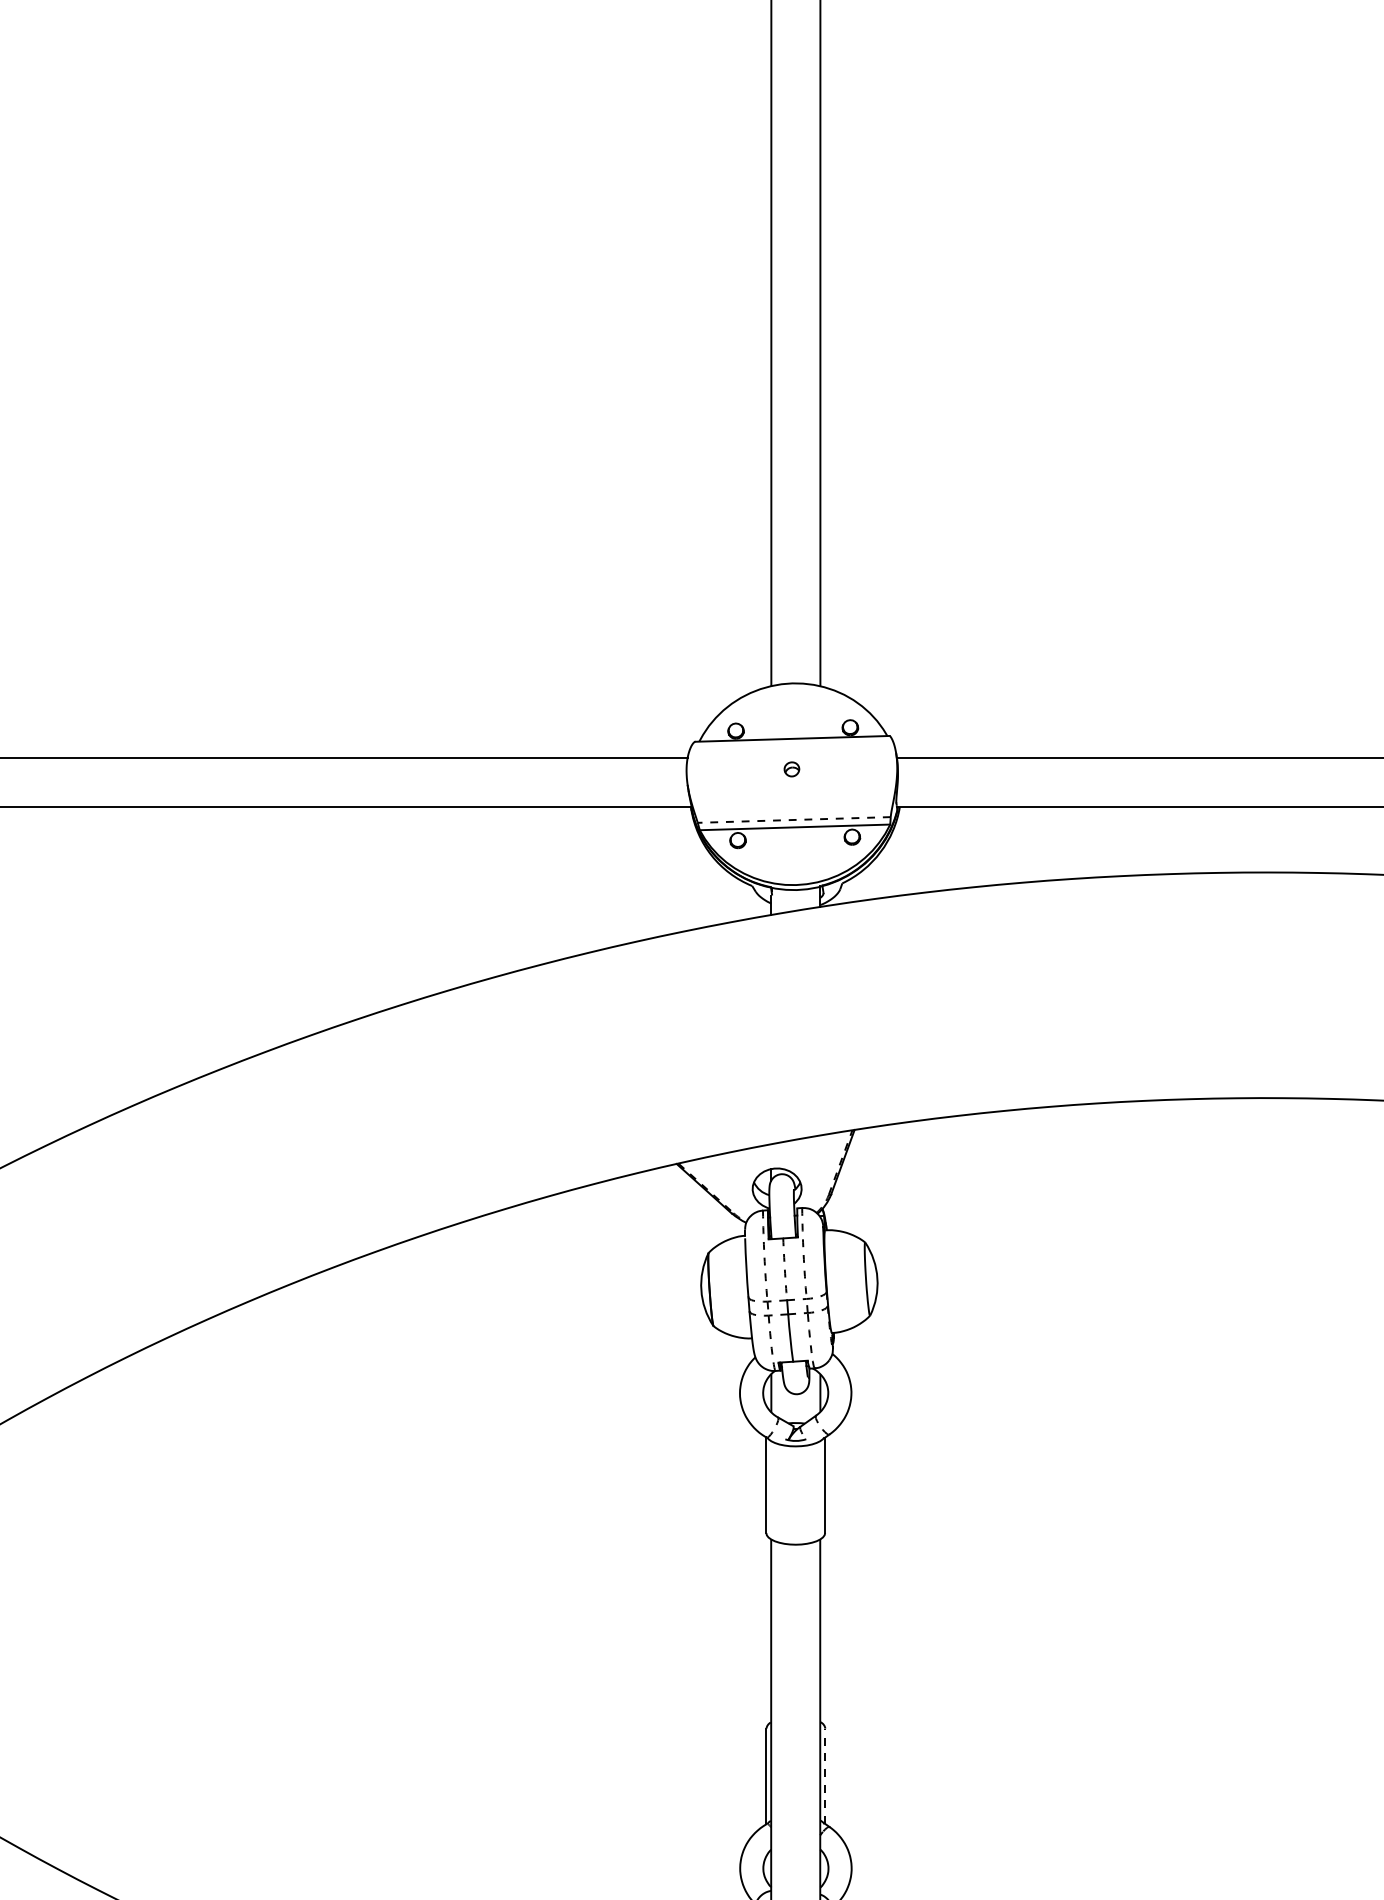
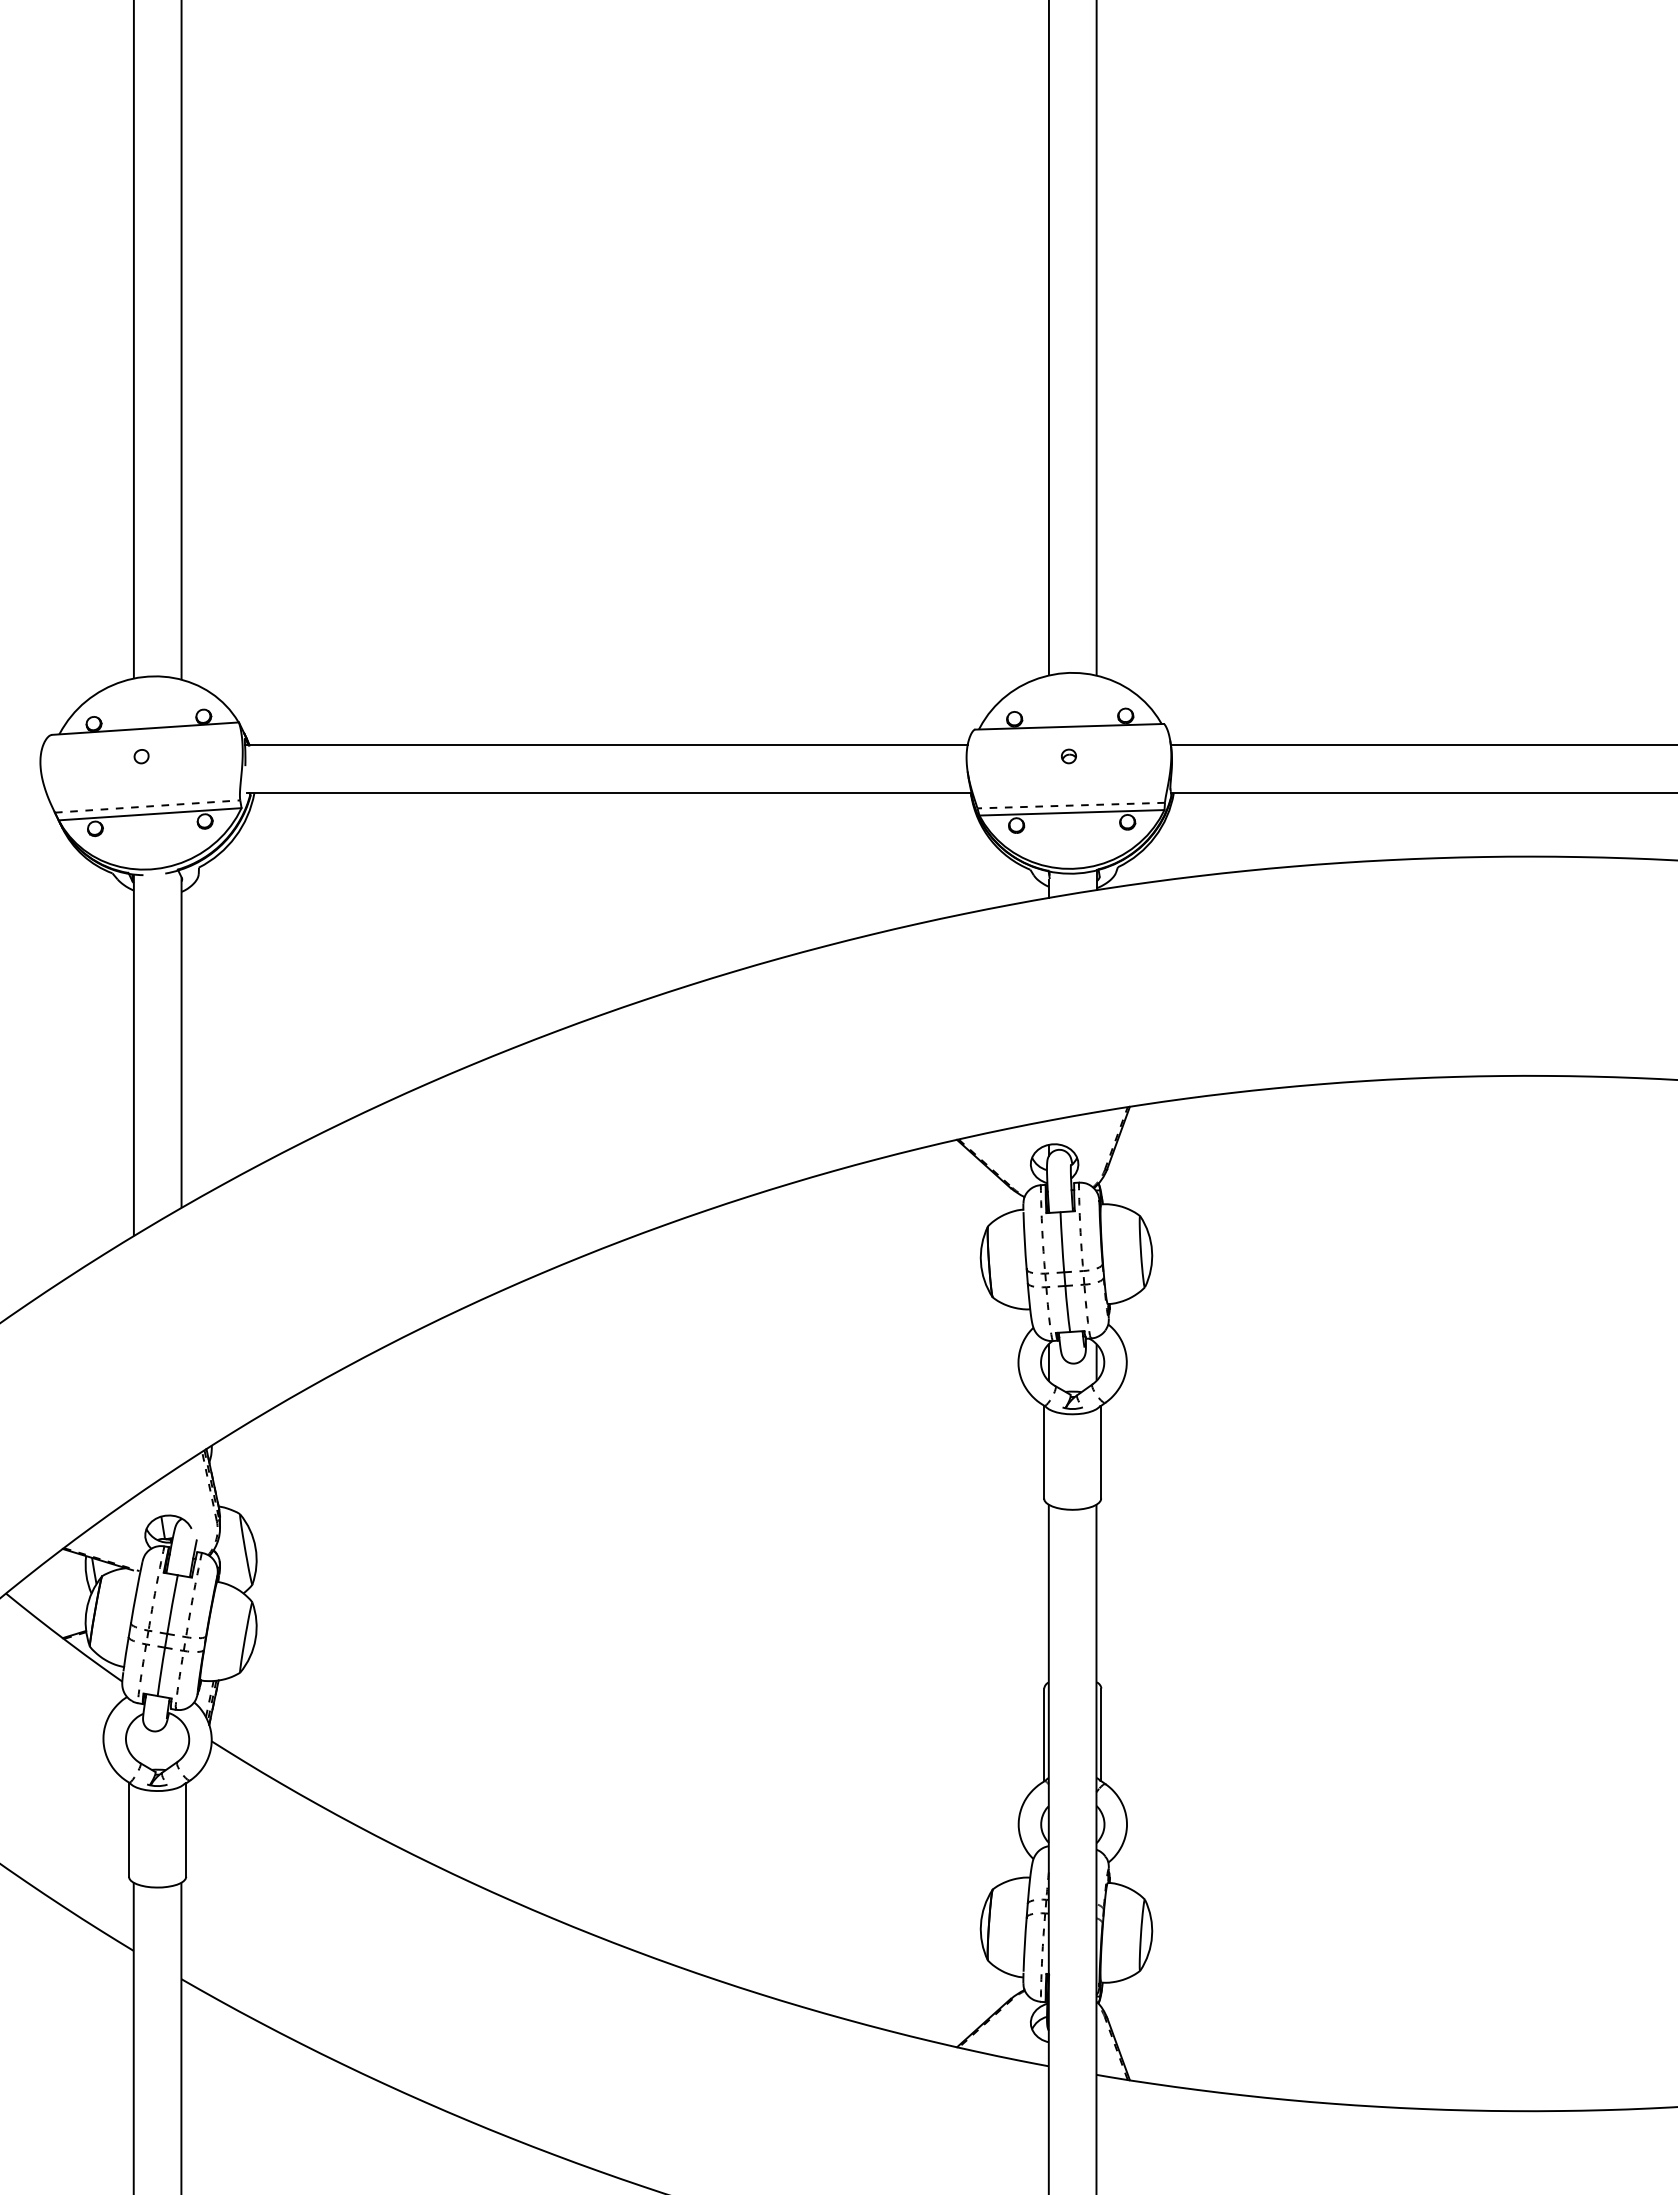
arc: (785, 1269) -> (1062, 1242), dashed -> solid
line: (825, 1775) -> (1101, 1734), dashed -> solid

